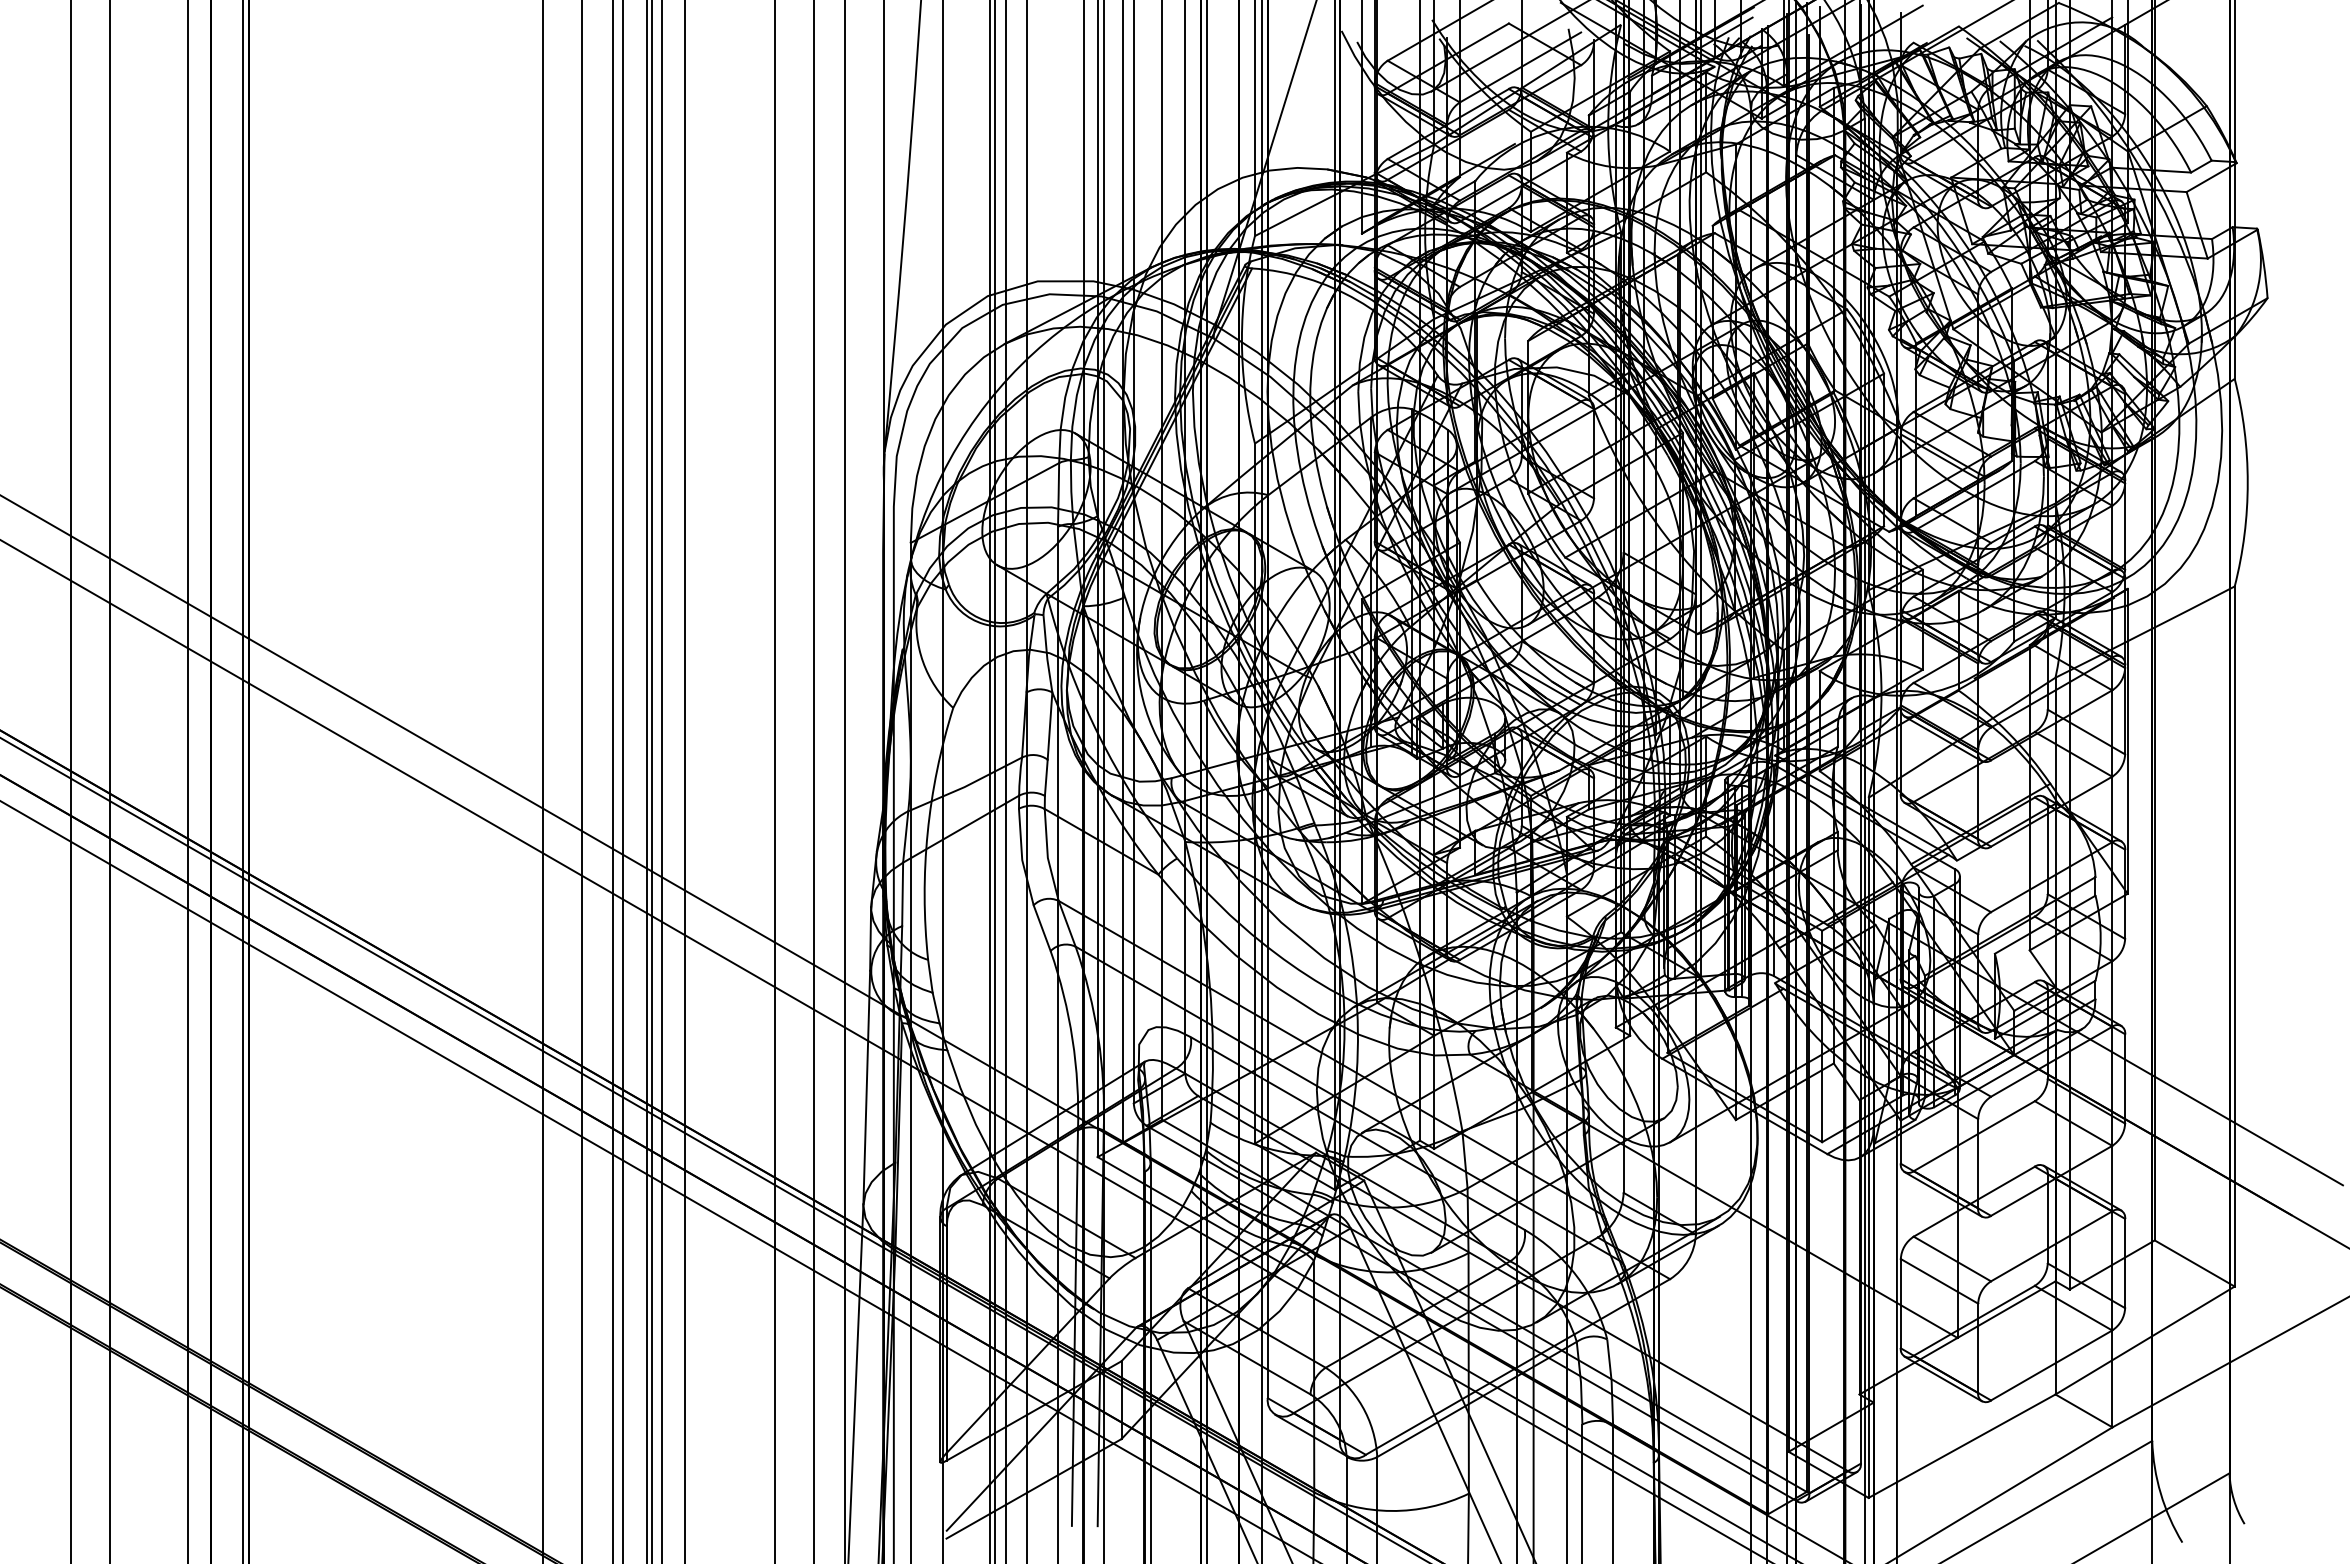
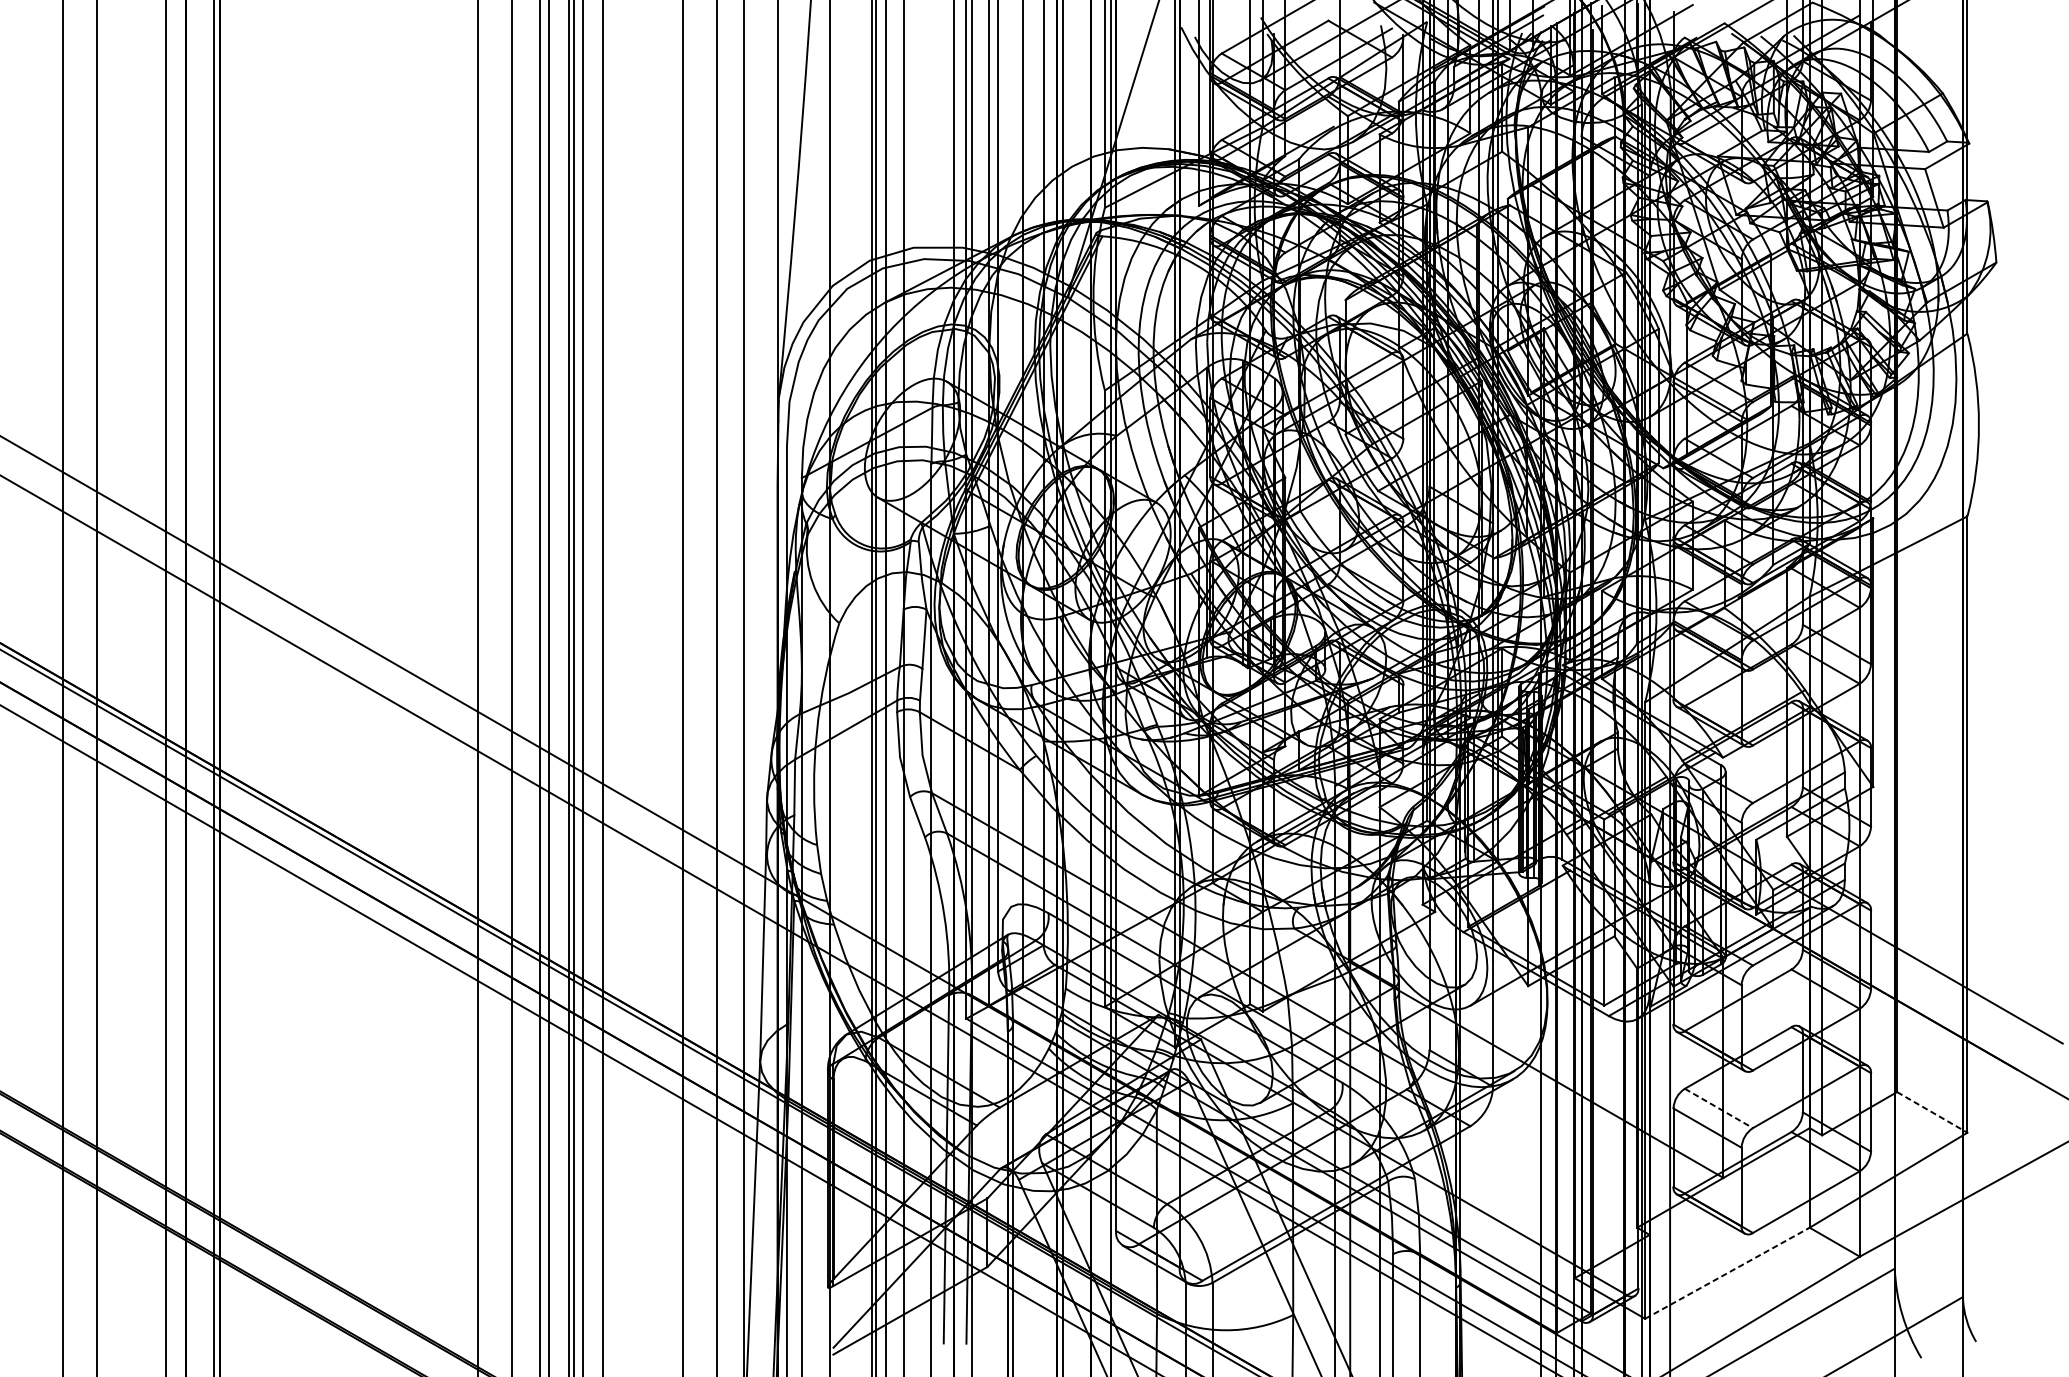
line: (1952, 1259) -> (1719, 1108), solid -> dashed
line: (2195, 1263) -> (1932, 1112), solid -> dashed
line: (1962, 1446) -> (1727, 1273), solid -> dashed

